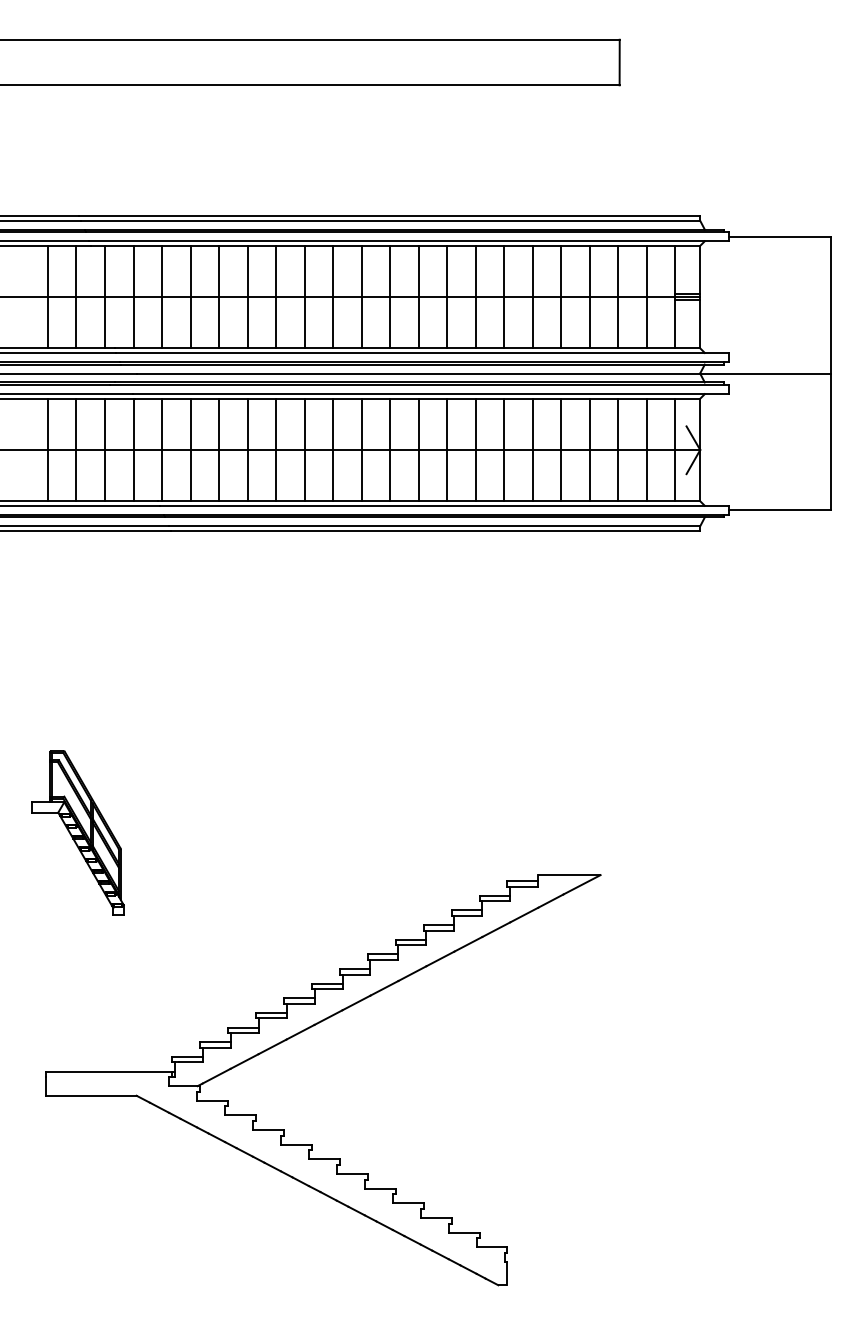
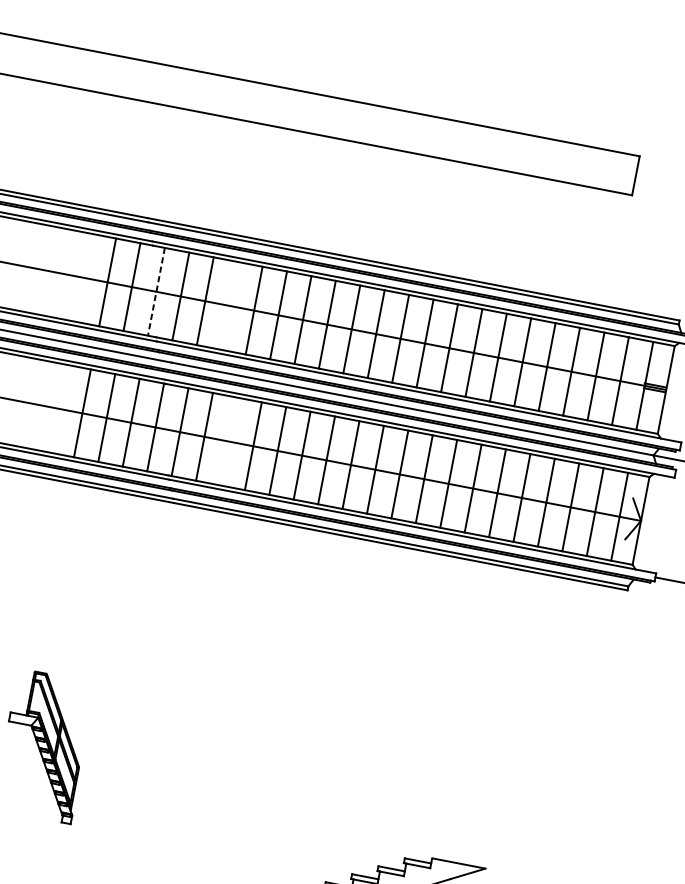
line: (190, 296) -> (229, 305), removed
line: (104, 297) -> (155, 292), solid -> dashed
line: (219, 449) -> (229, 441), removed

